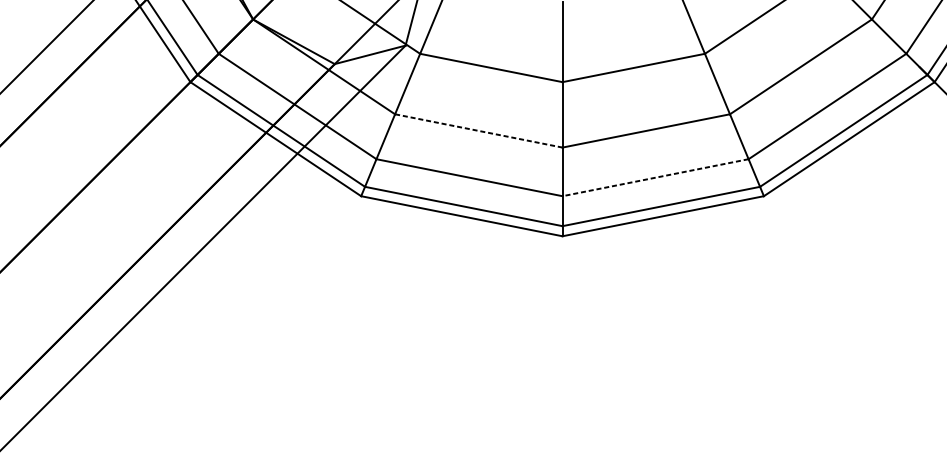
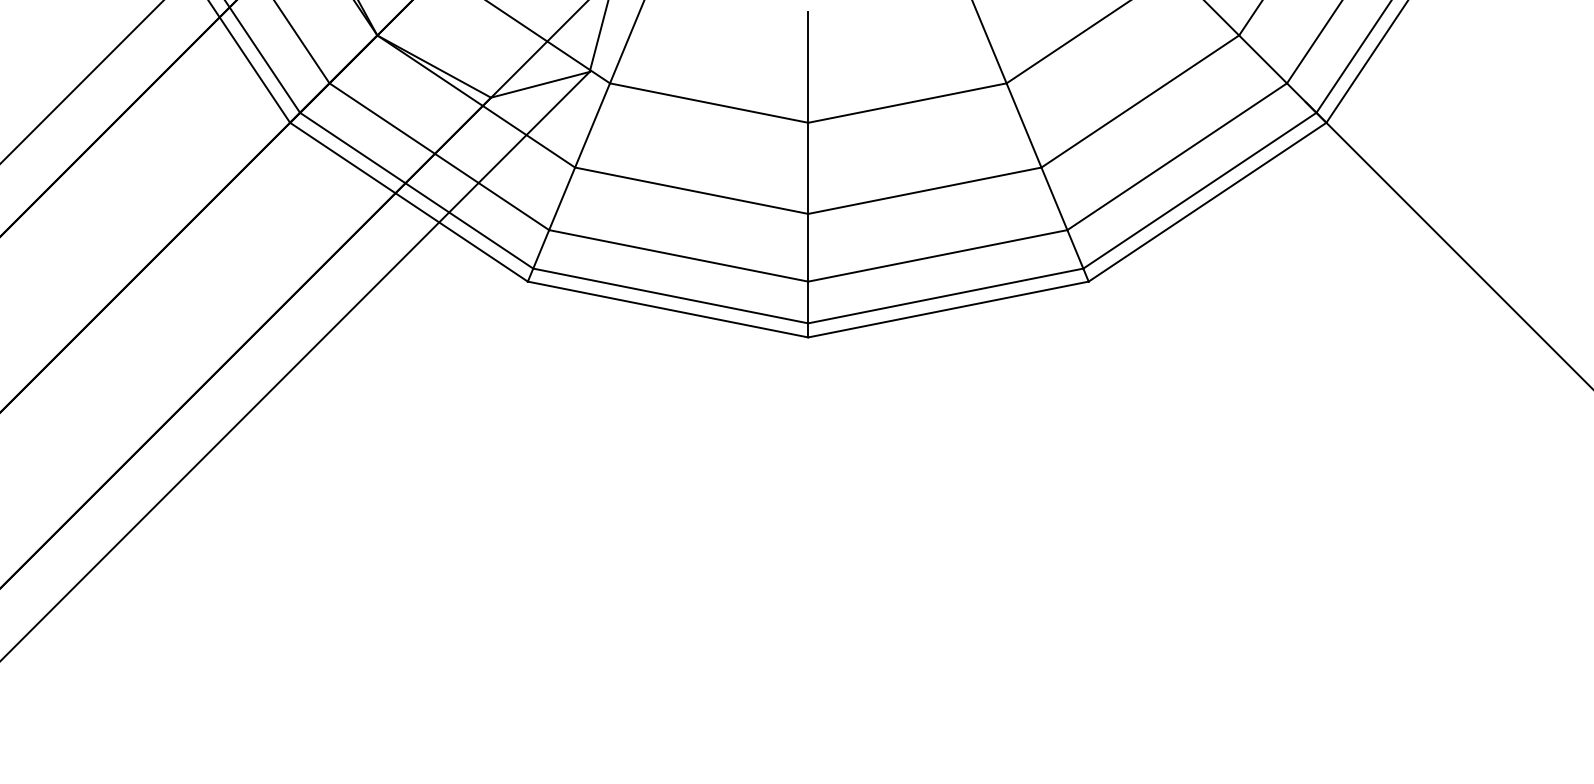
line: (478, 130) -> (691, 190), dashed -> solid
line: (655, 177) -> (937, 255), dashed -> solid

